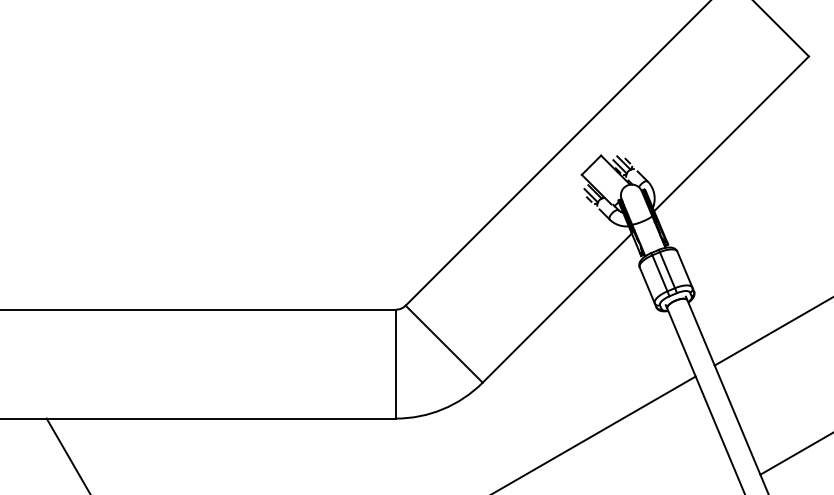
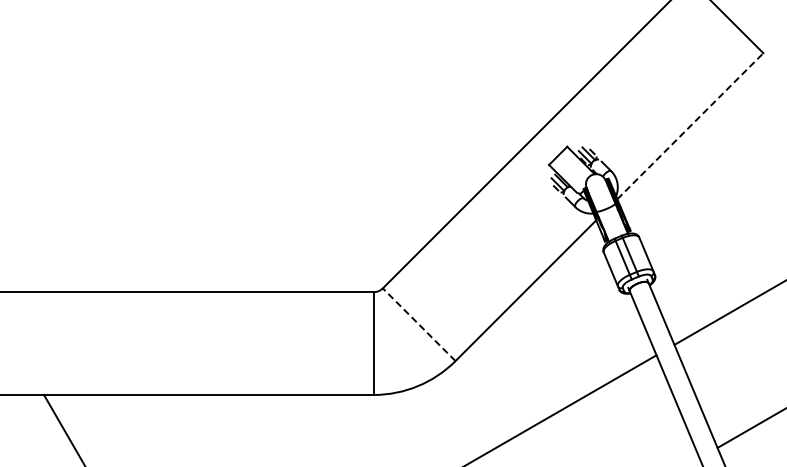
line: (731, 133) -> (690, 125), solid -> dashed
line: (443, 343) -> (418, 324), solid -> dashed

